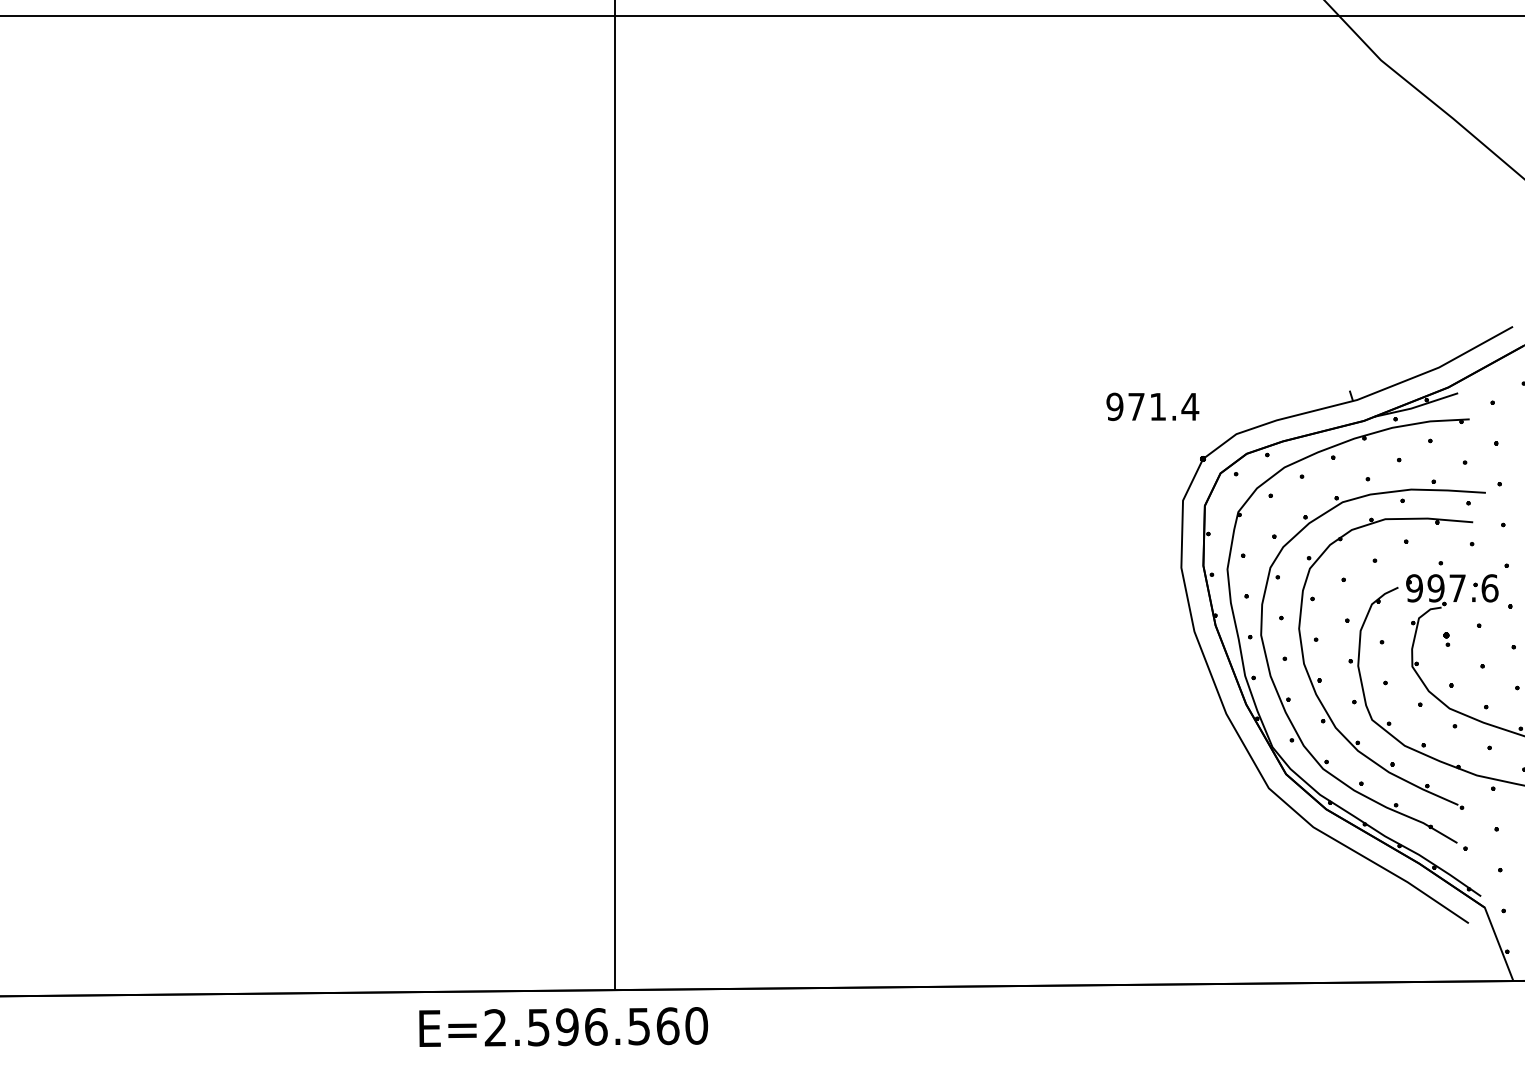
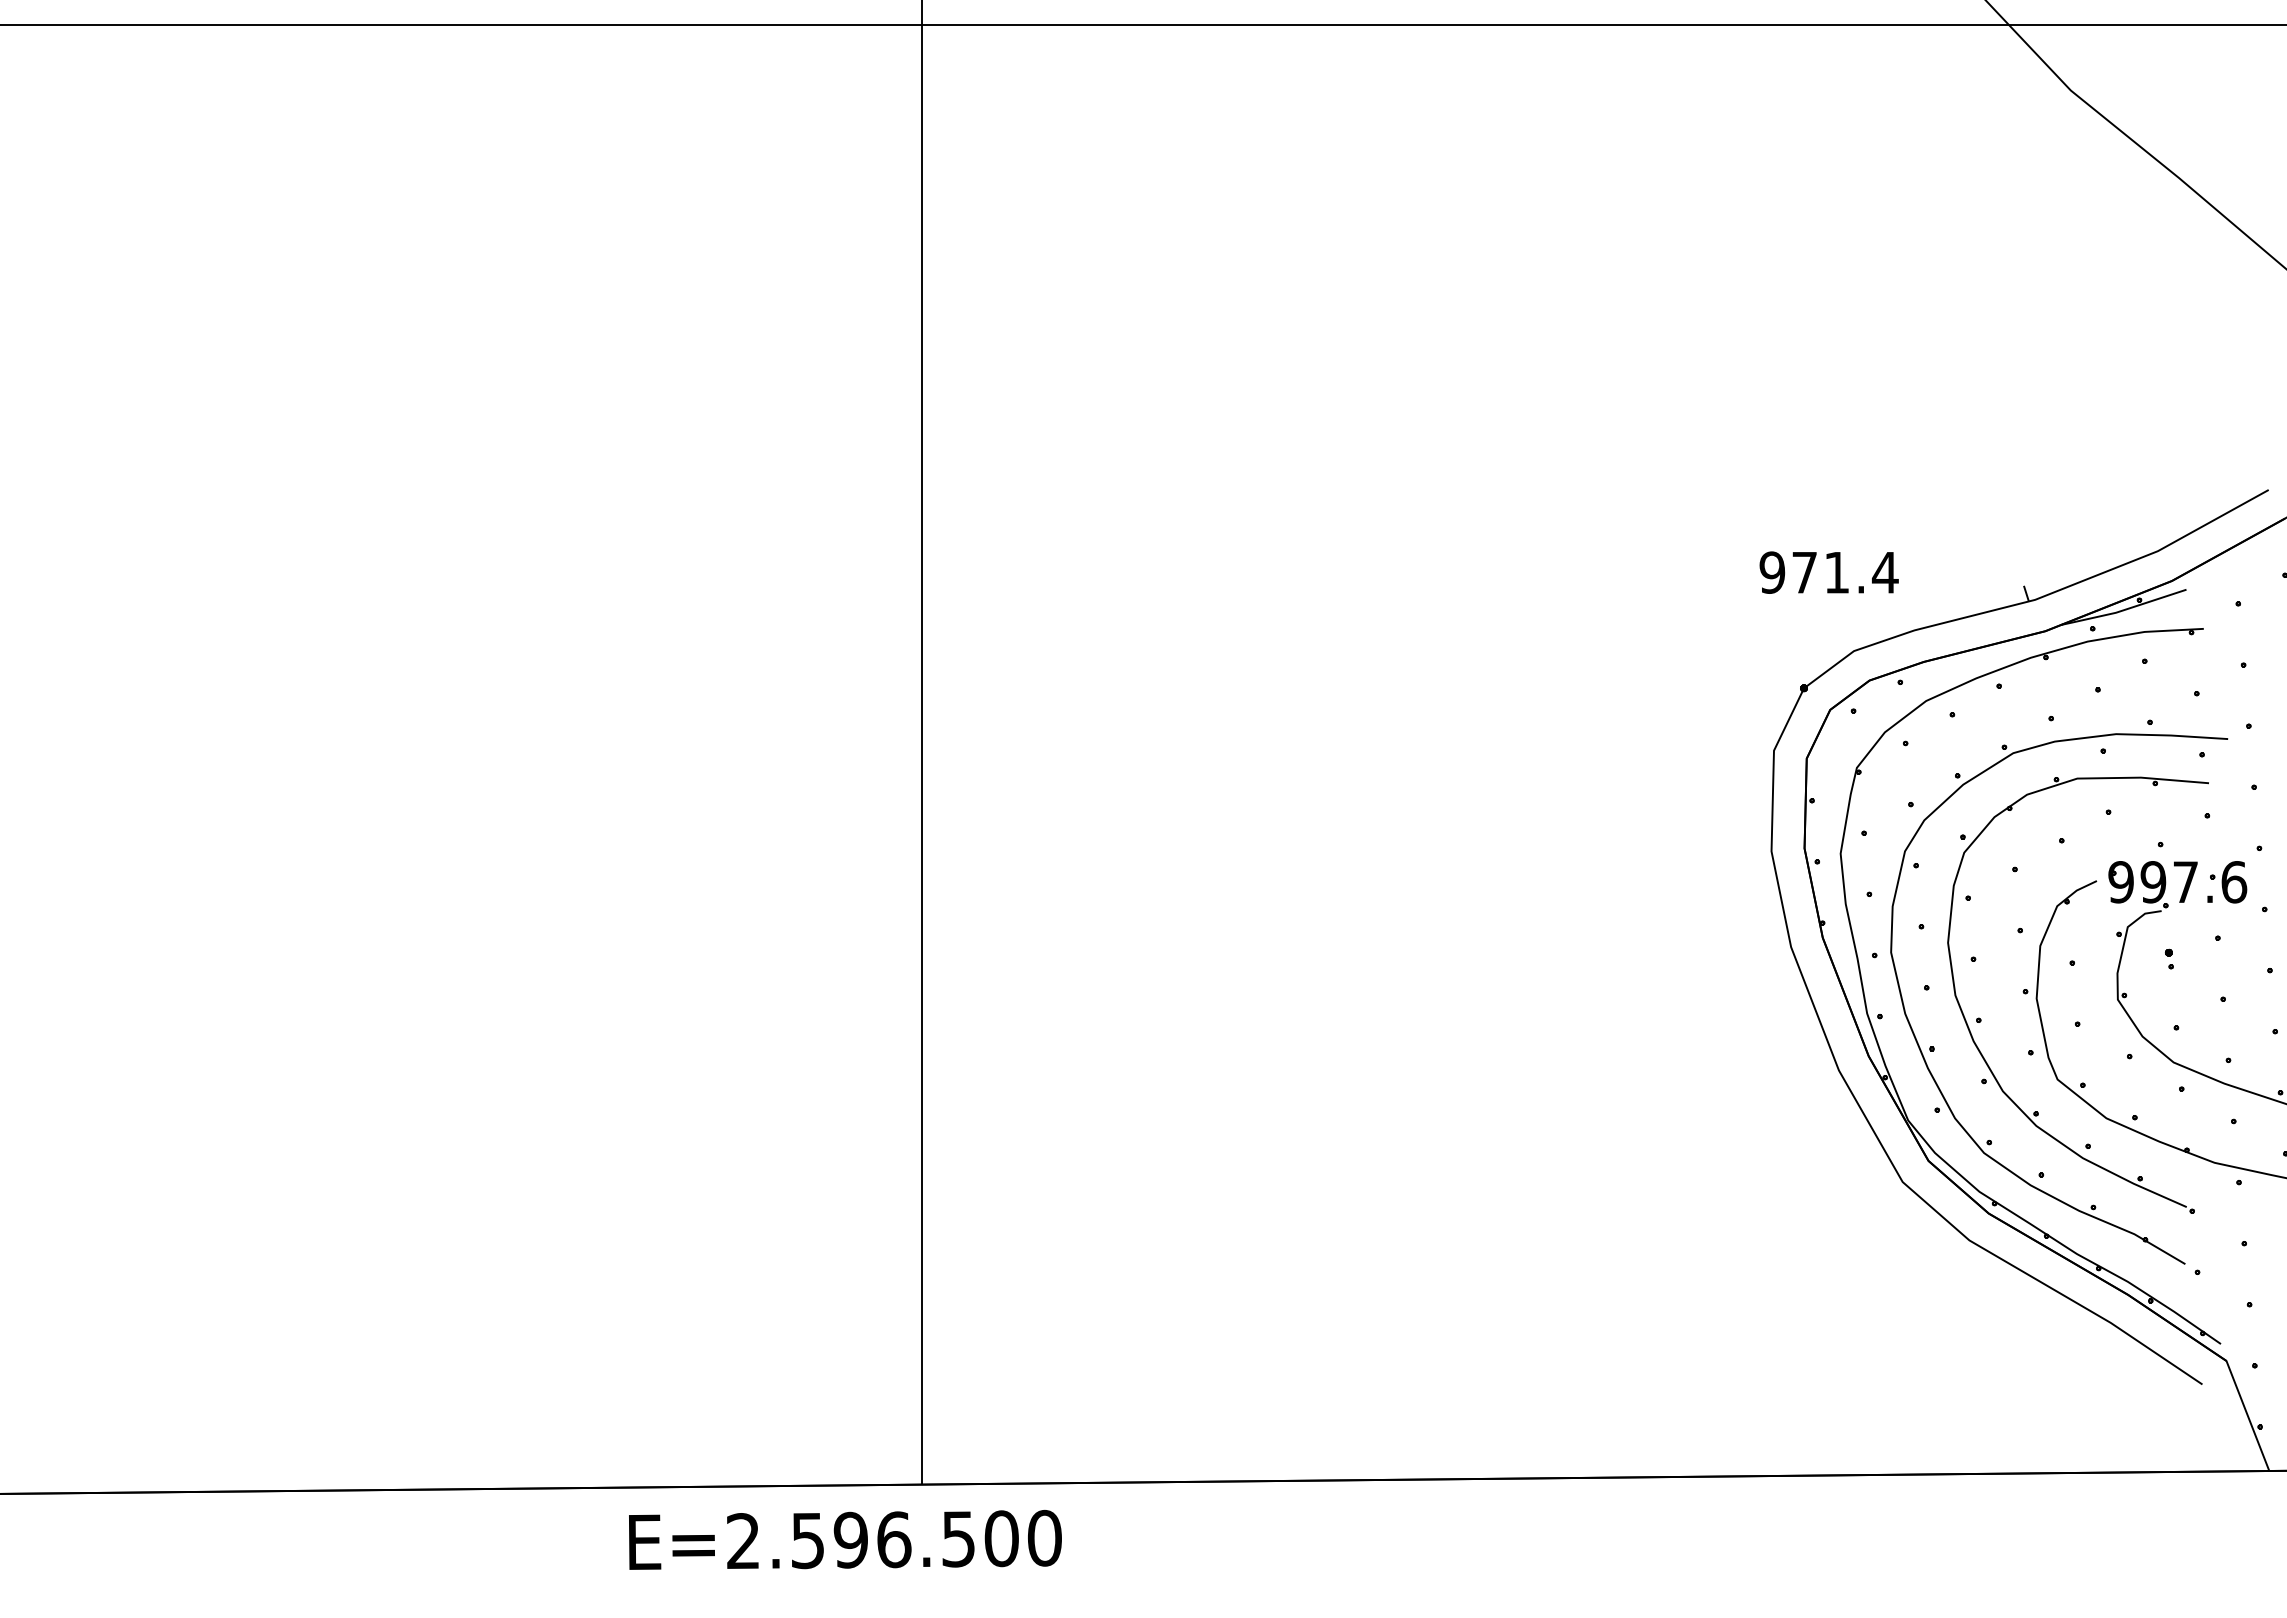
text: (1152, 406) -> (1828, 572), moved
text: (667, 1025) -> (1001, 1537), E=2.596.560 -> E=2.596.500

